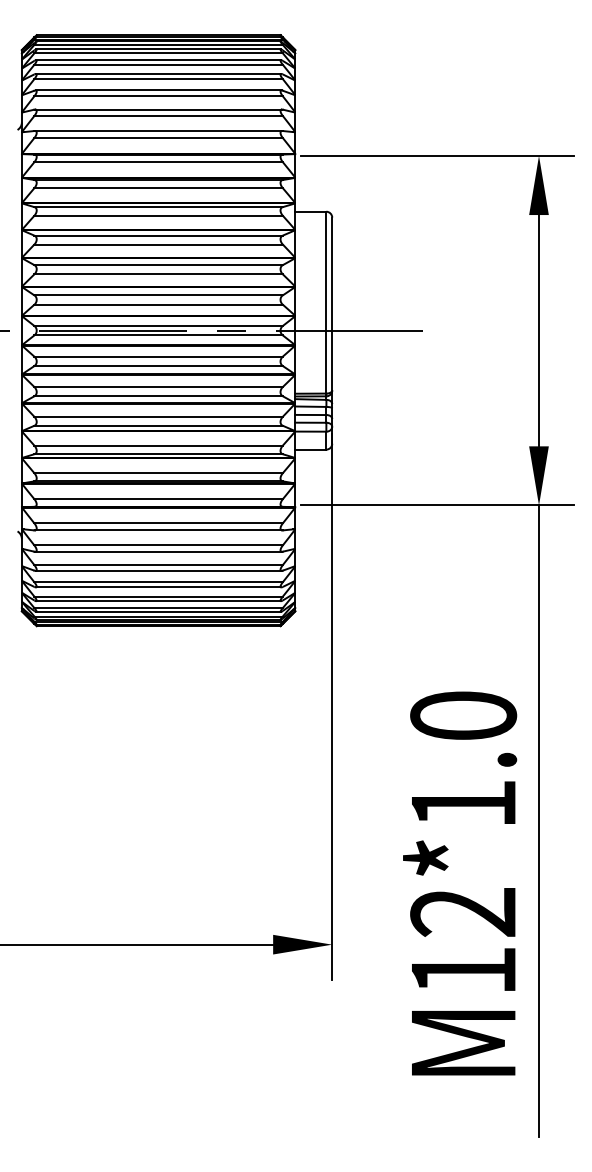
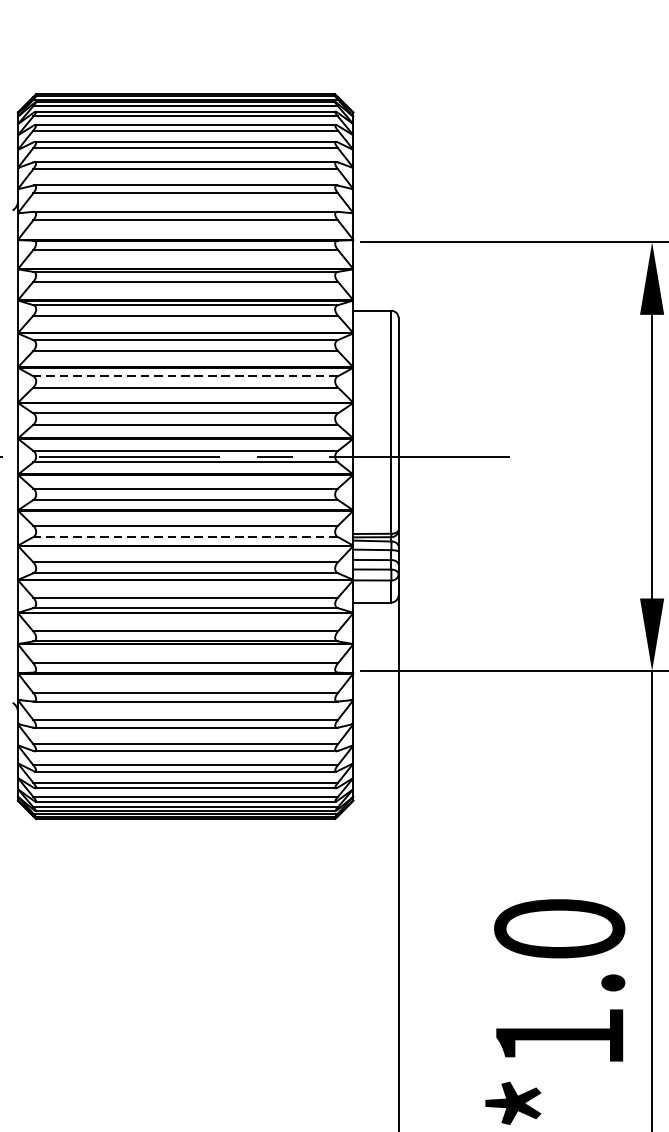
line: (158, 265) -> (185, 376), solid -> dashed
line: (158, 396) -> (185, 537), solid -> dashed

